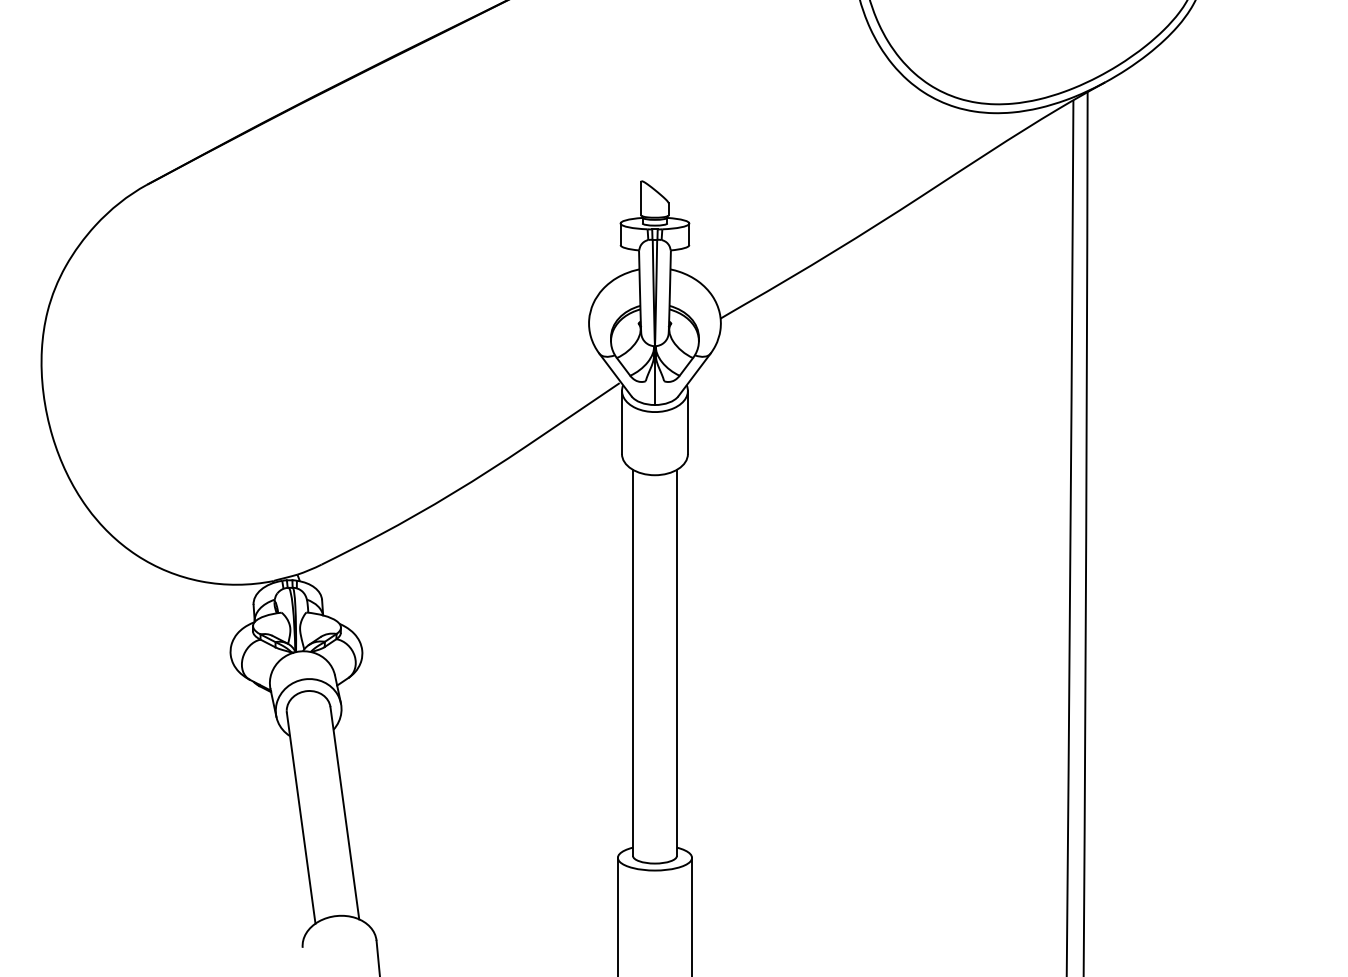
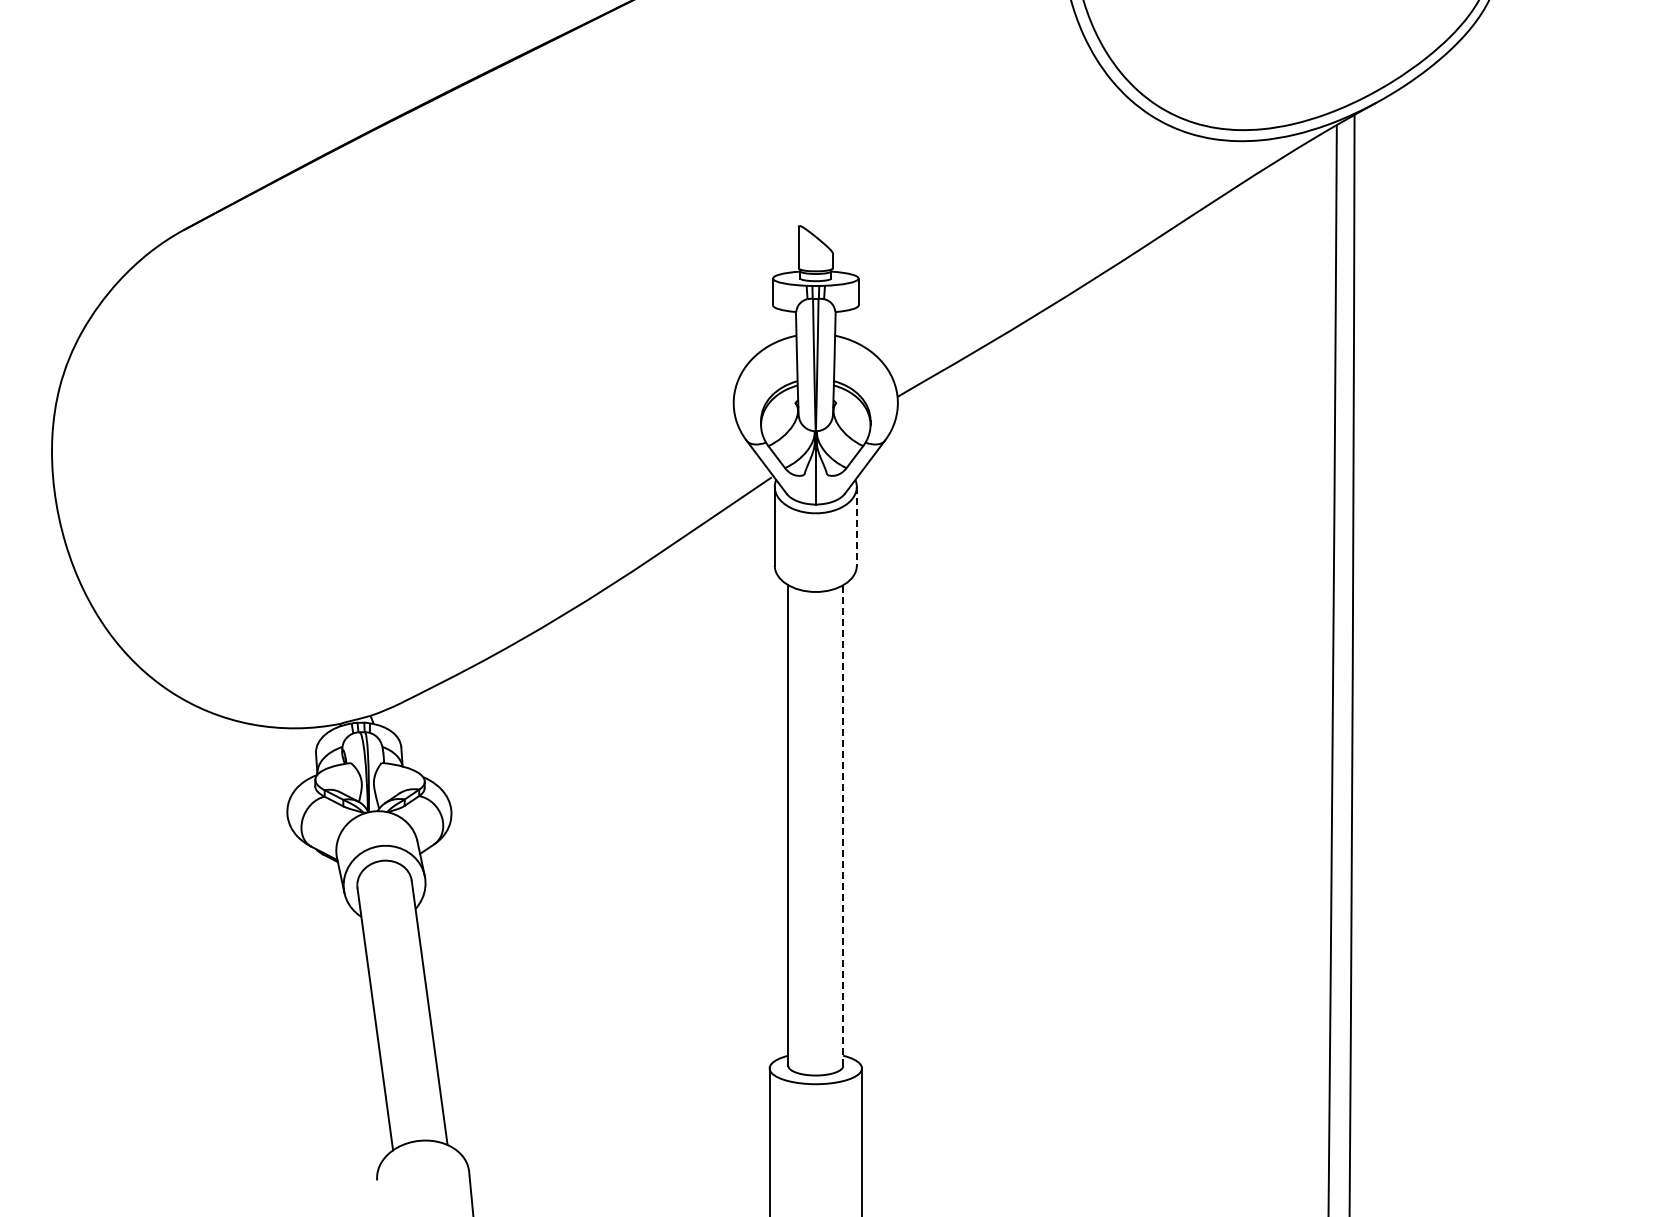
line: (687, 422) -> (856, 526), solid -> dashed
line: (677, 662) -> (843, 825), solid -> dashed

